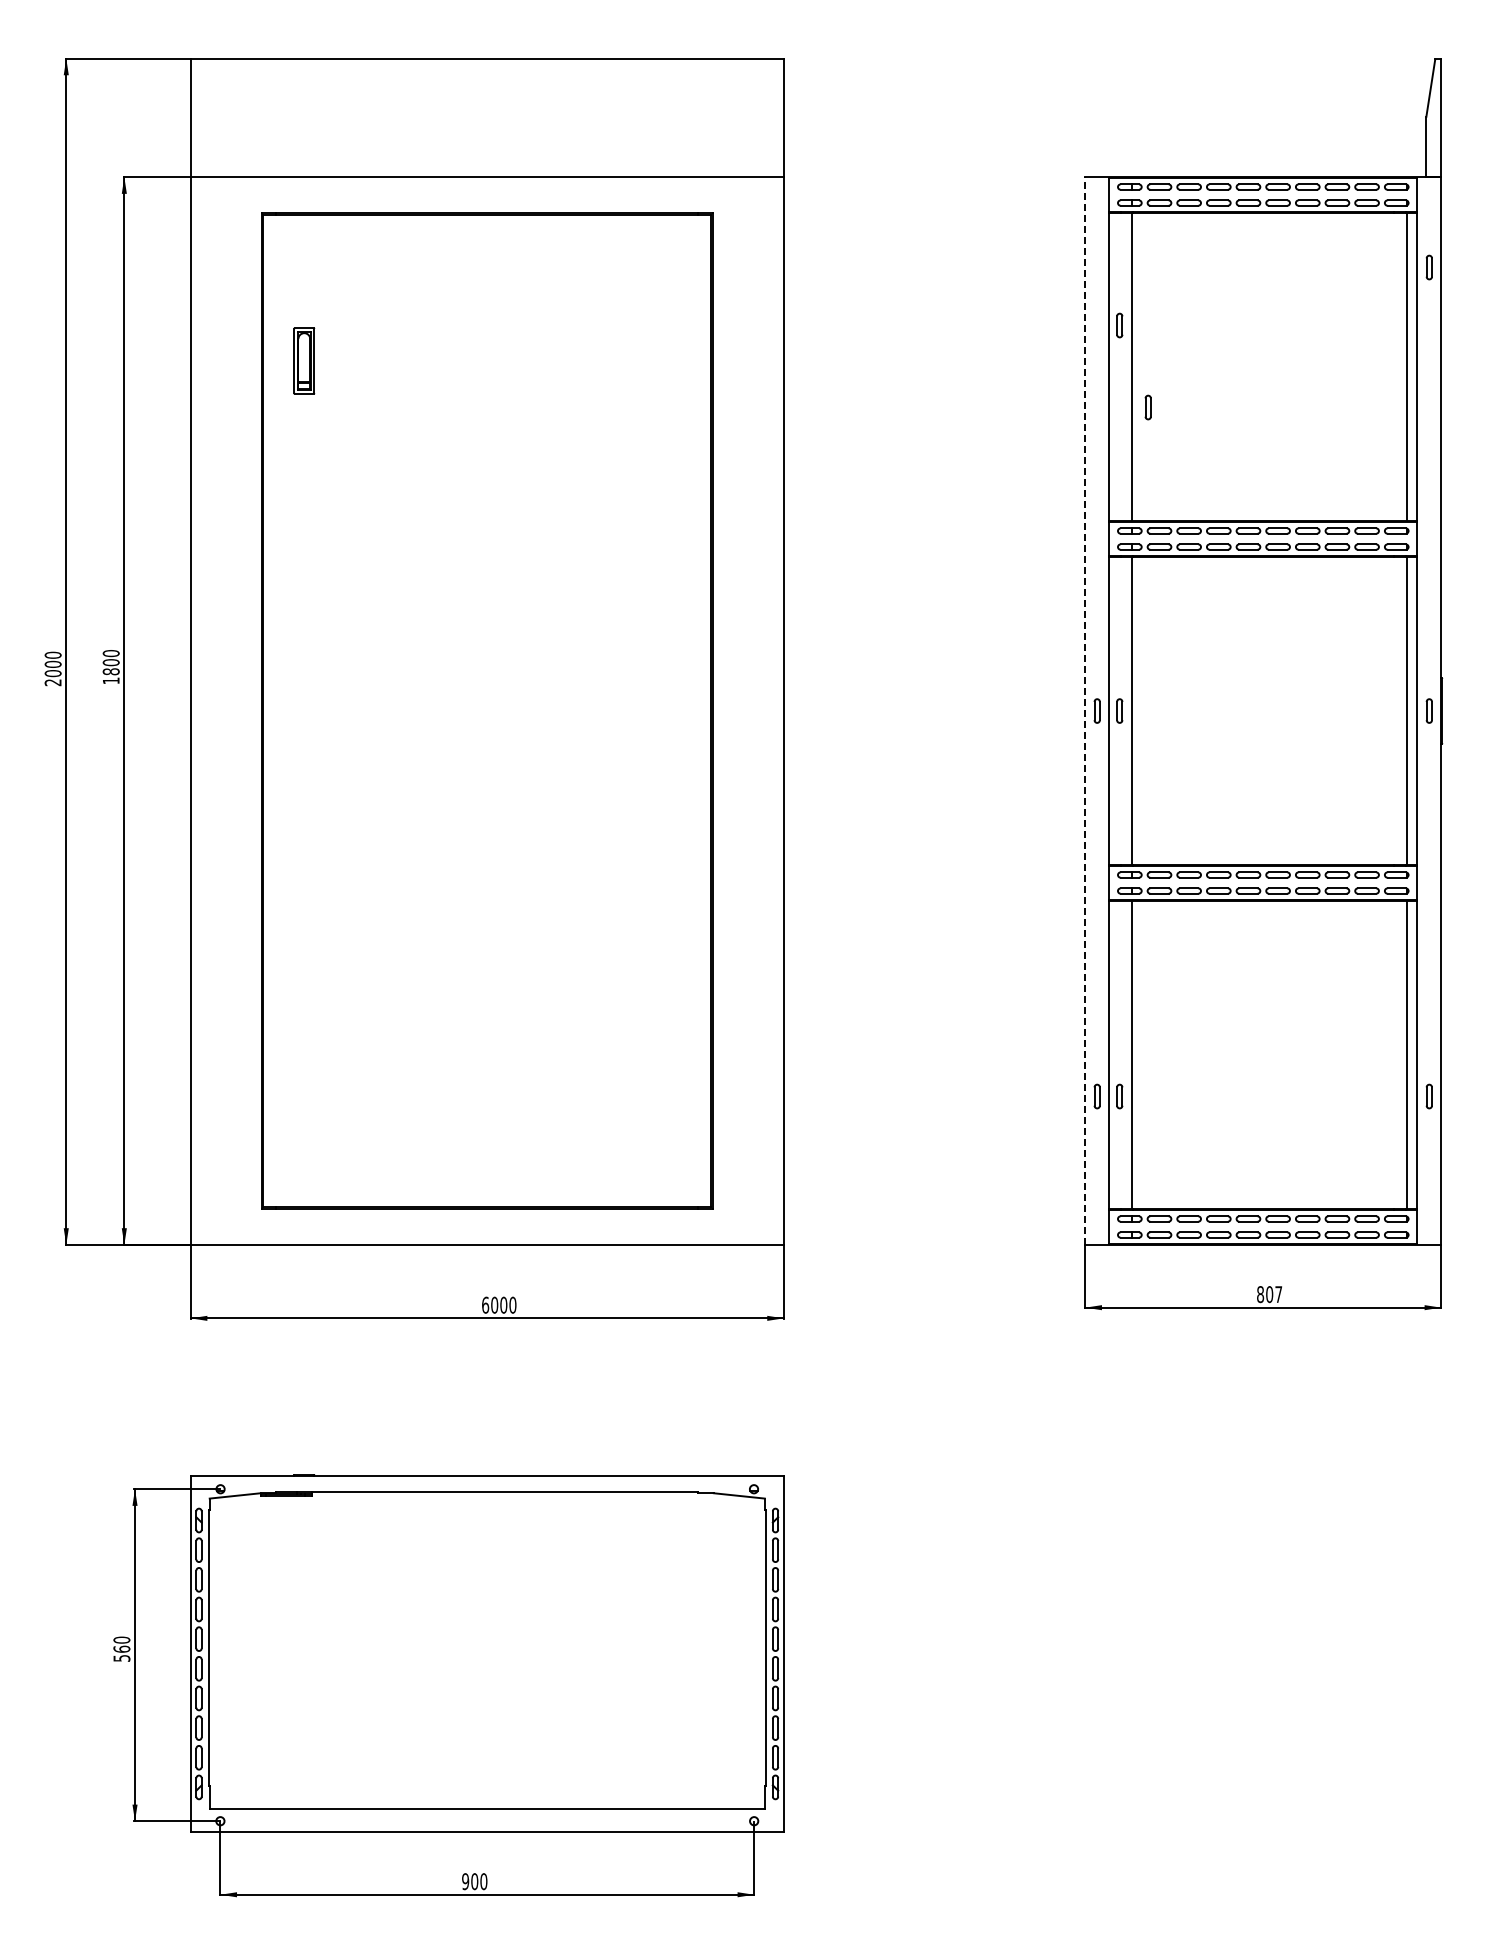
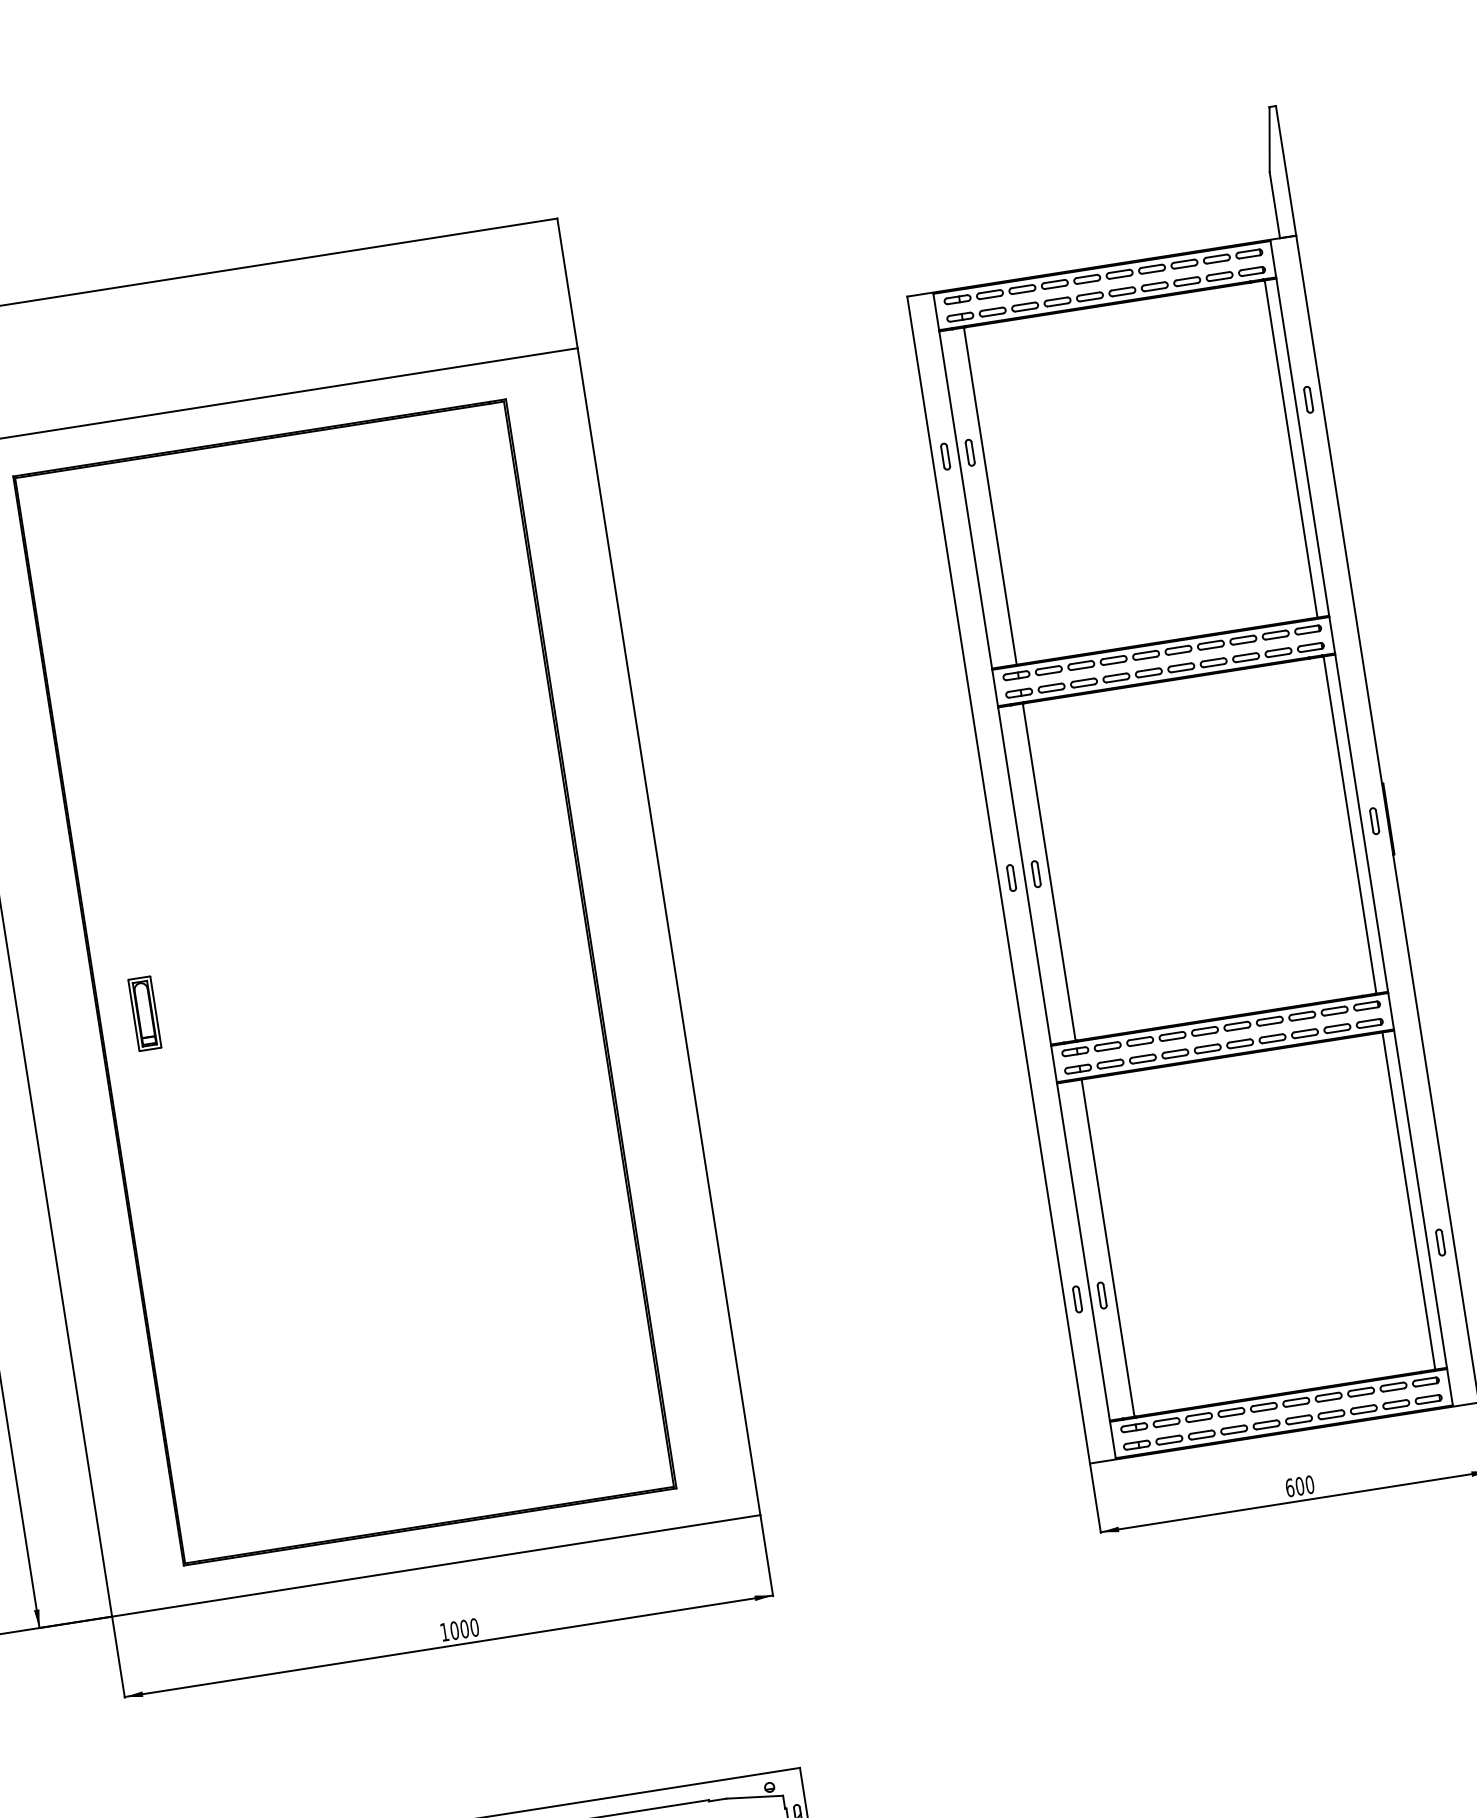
part: (1428, 267) -> (1307, 399), moved
part: (304, 360) -> (145, 1013), moved
part: (1147, 407) -> (944, 456), moved
line: (1085, 711) -> (998, 880), dashed -> solid
text: (1269, 1294) -> (1299, 1486), 807 -> 600
text: (485, 1304) -> (444, 1631), 6000 -> 1000

